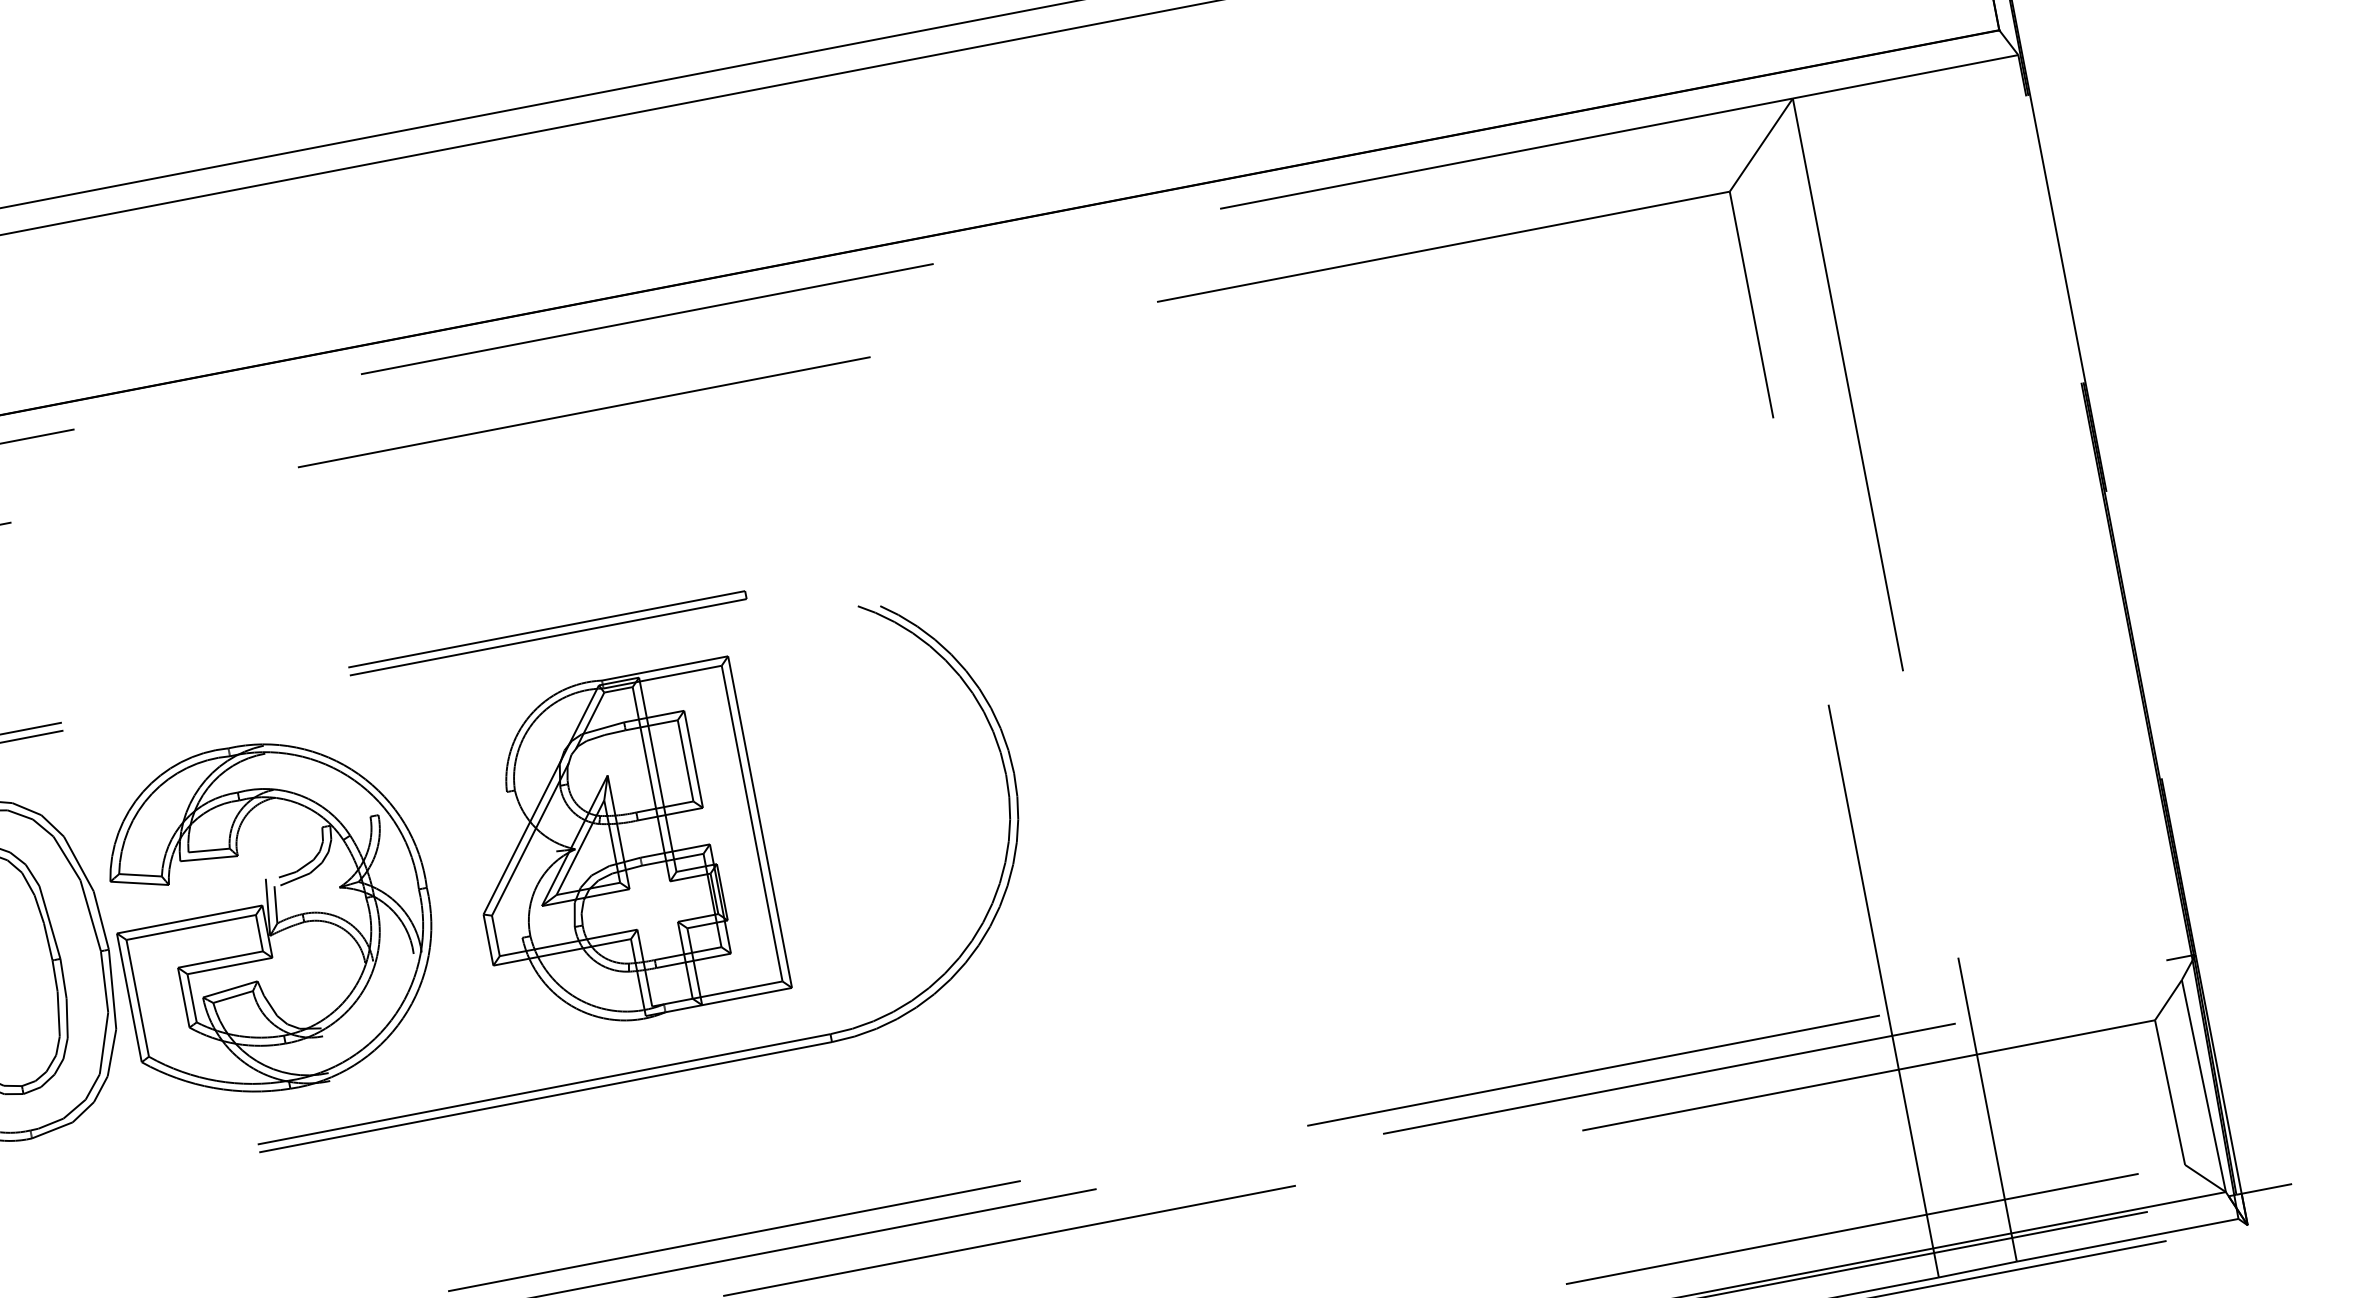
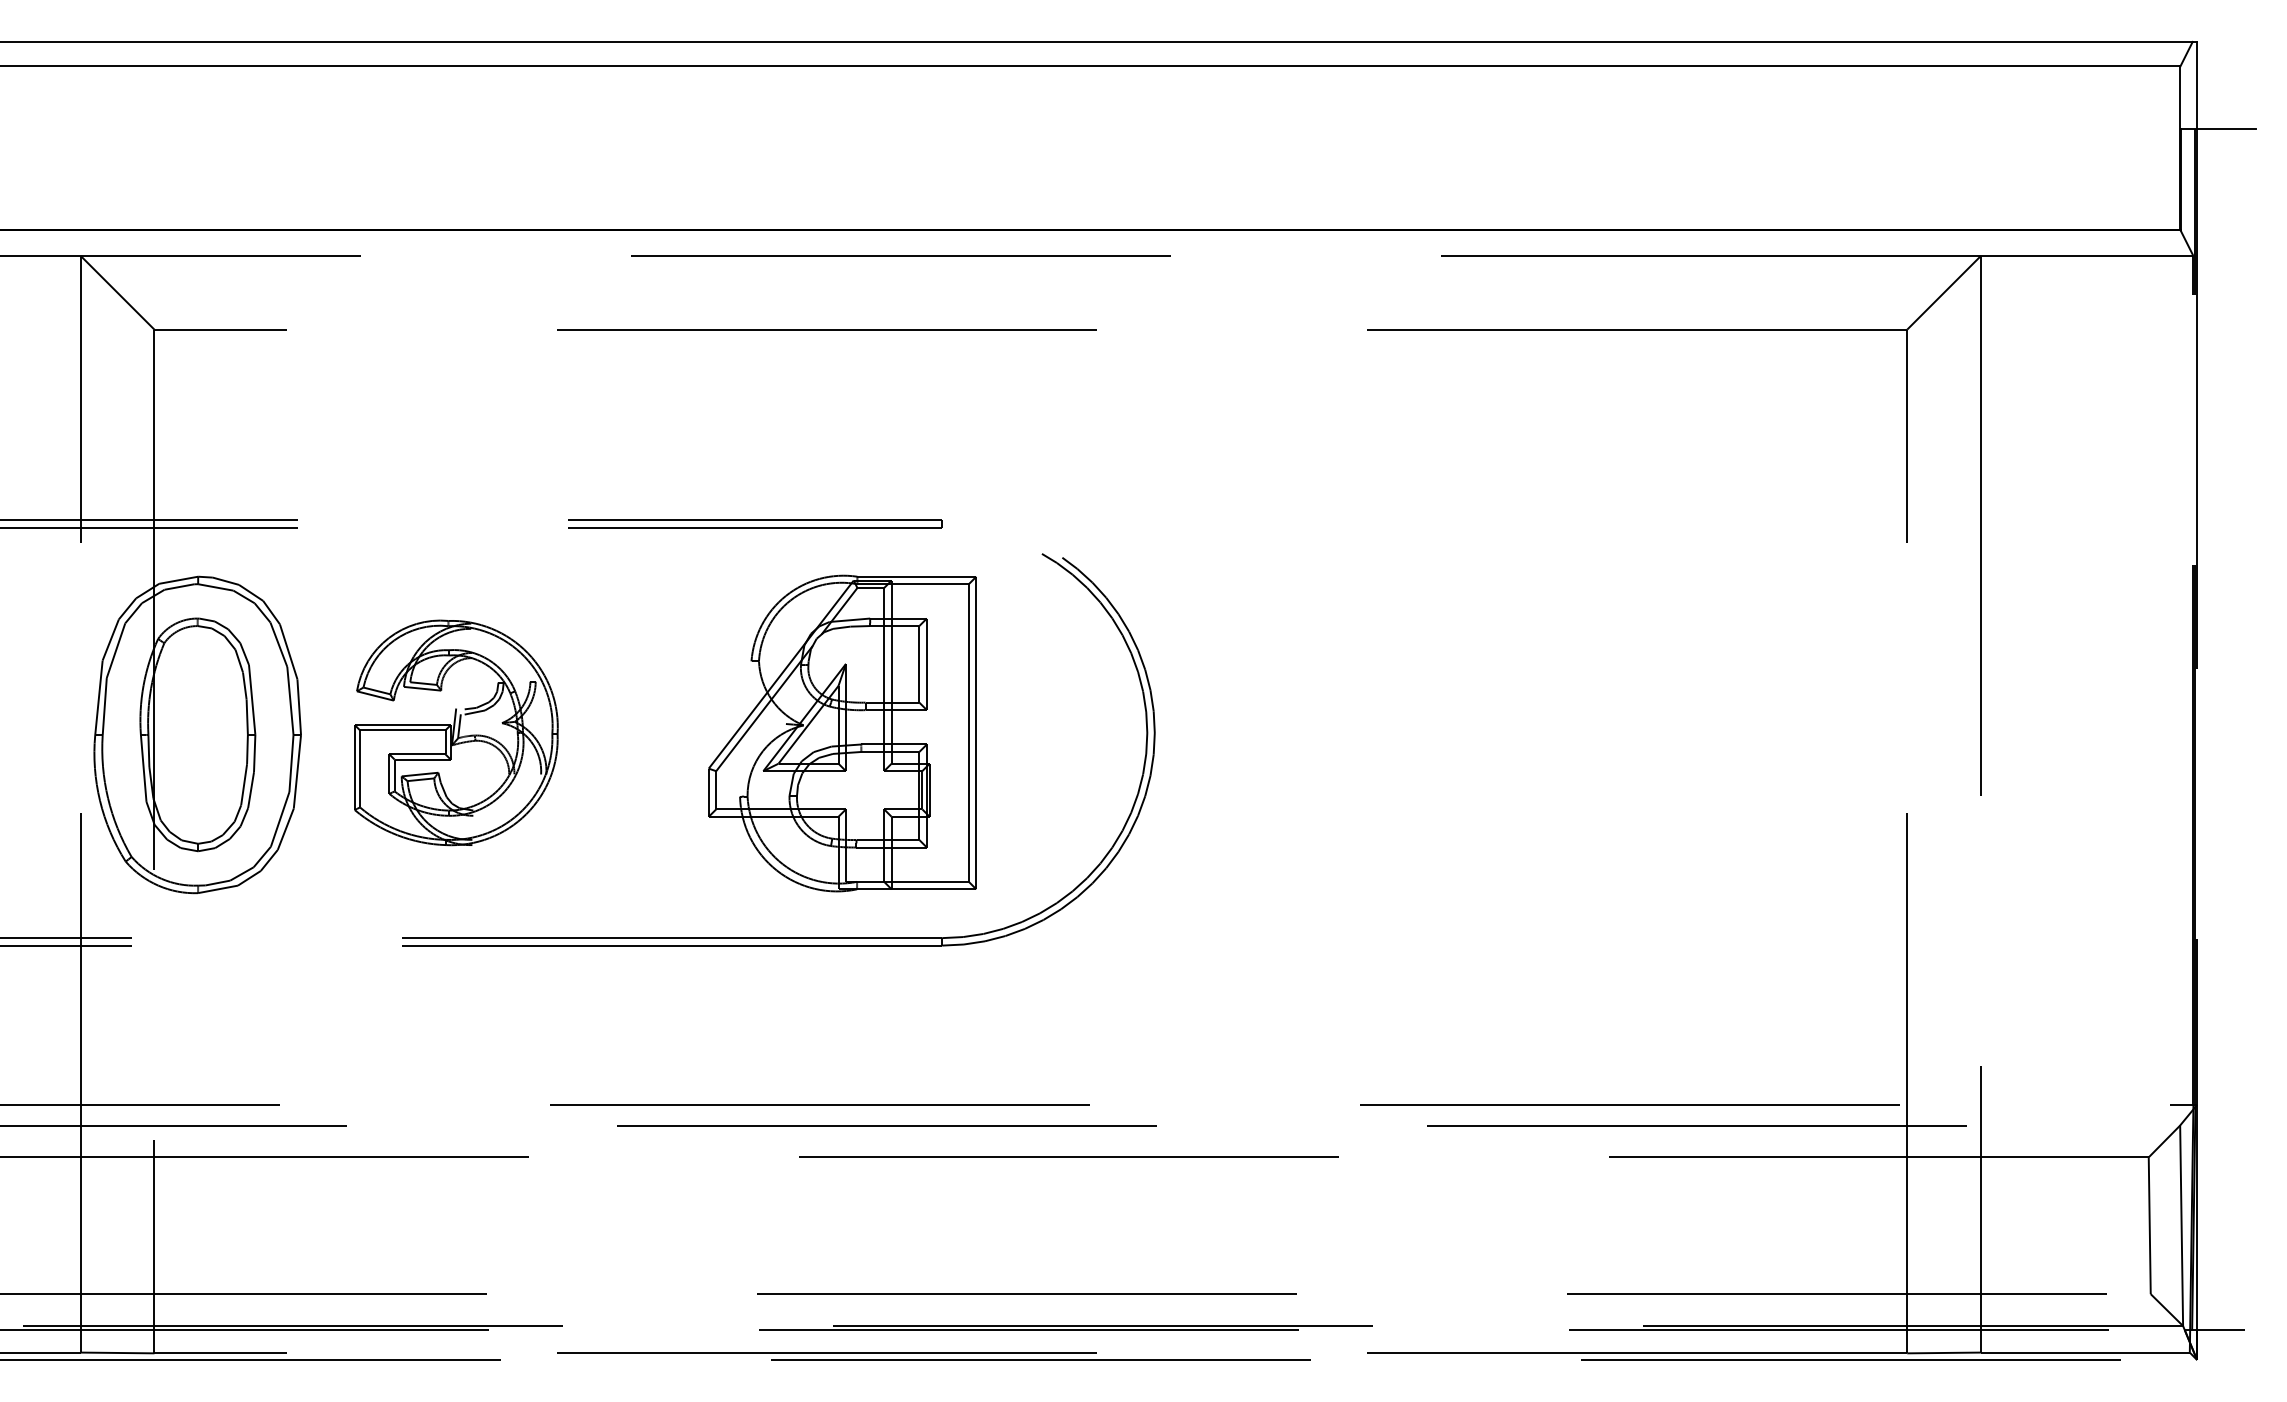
part: (618, 849) -> (842, 733), moved
part: (273, 915) -> (456, 732), size x0.7

